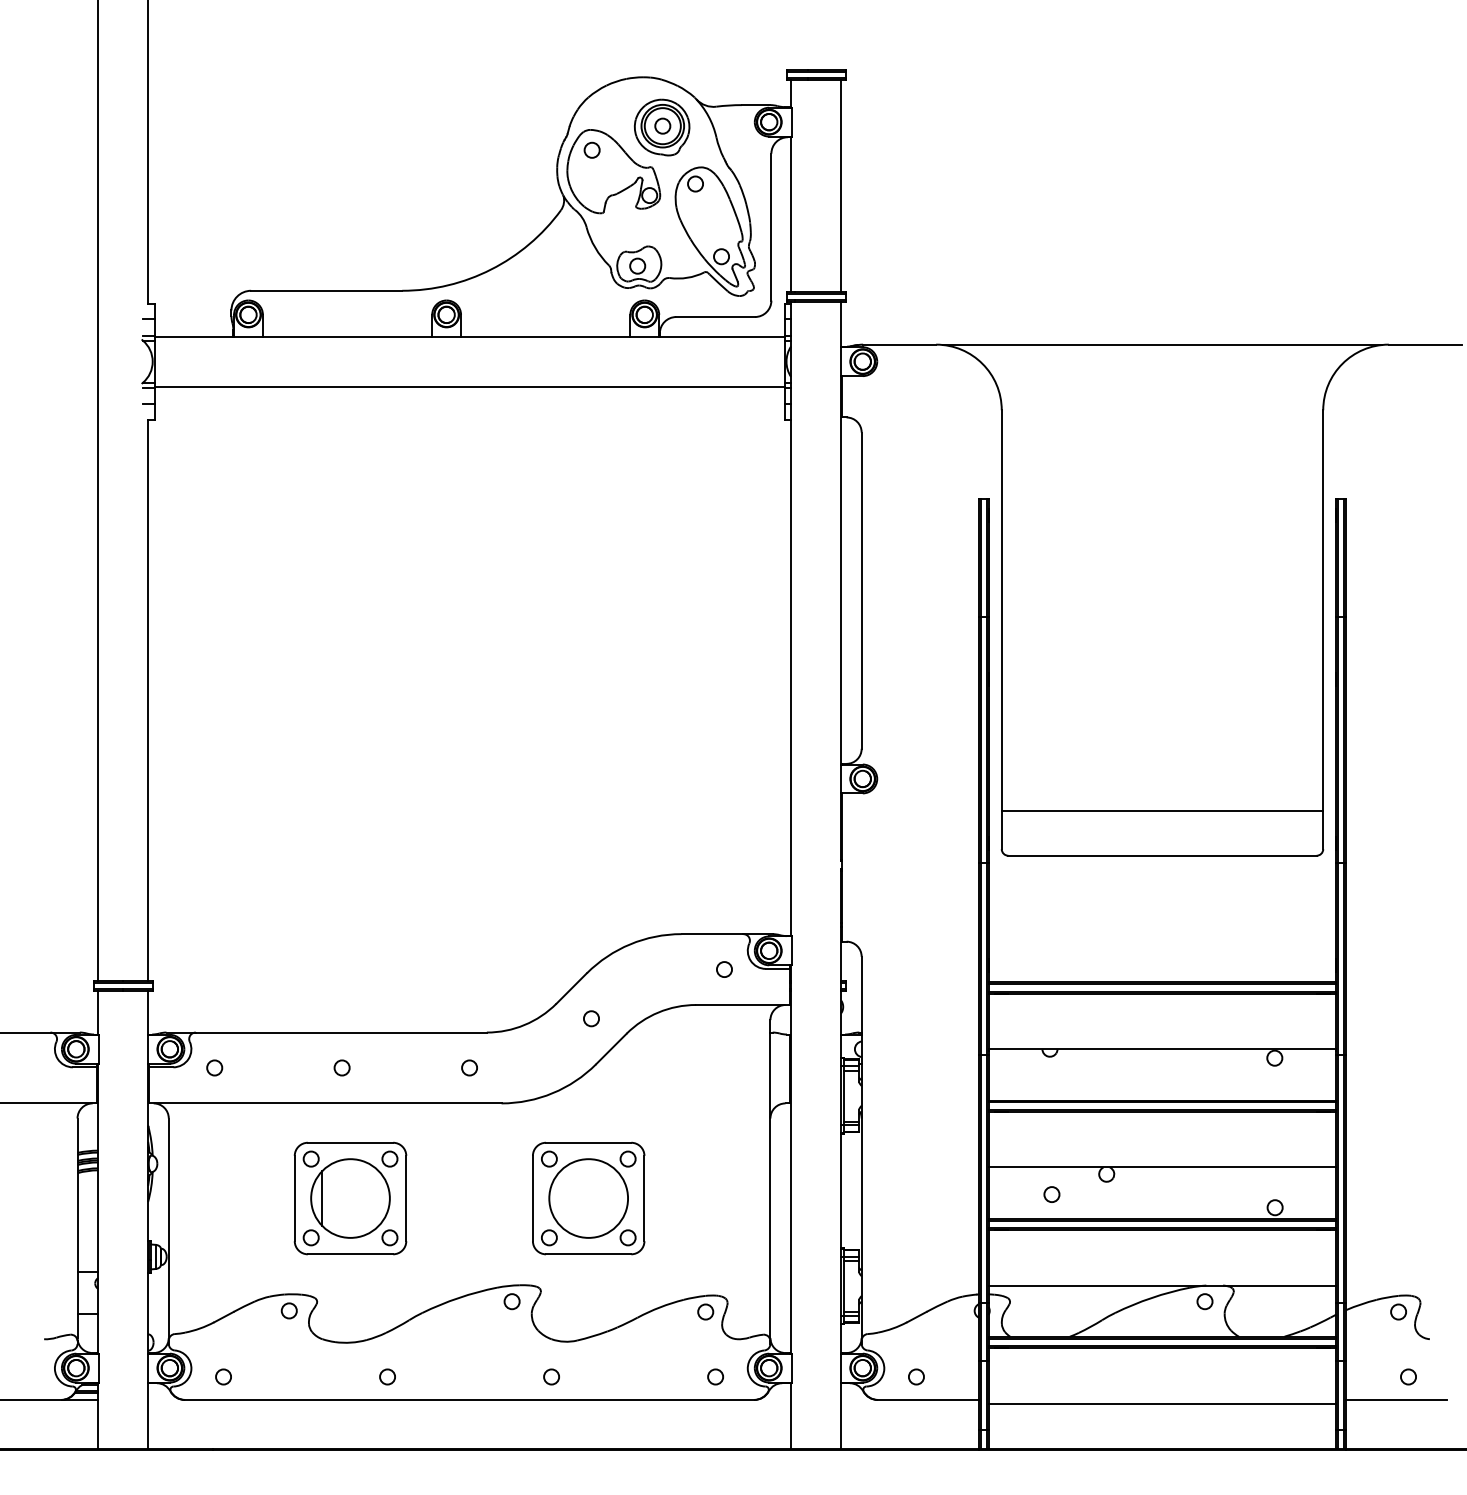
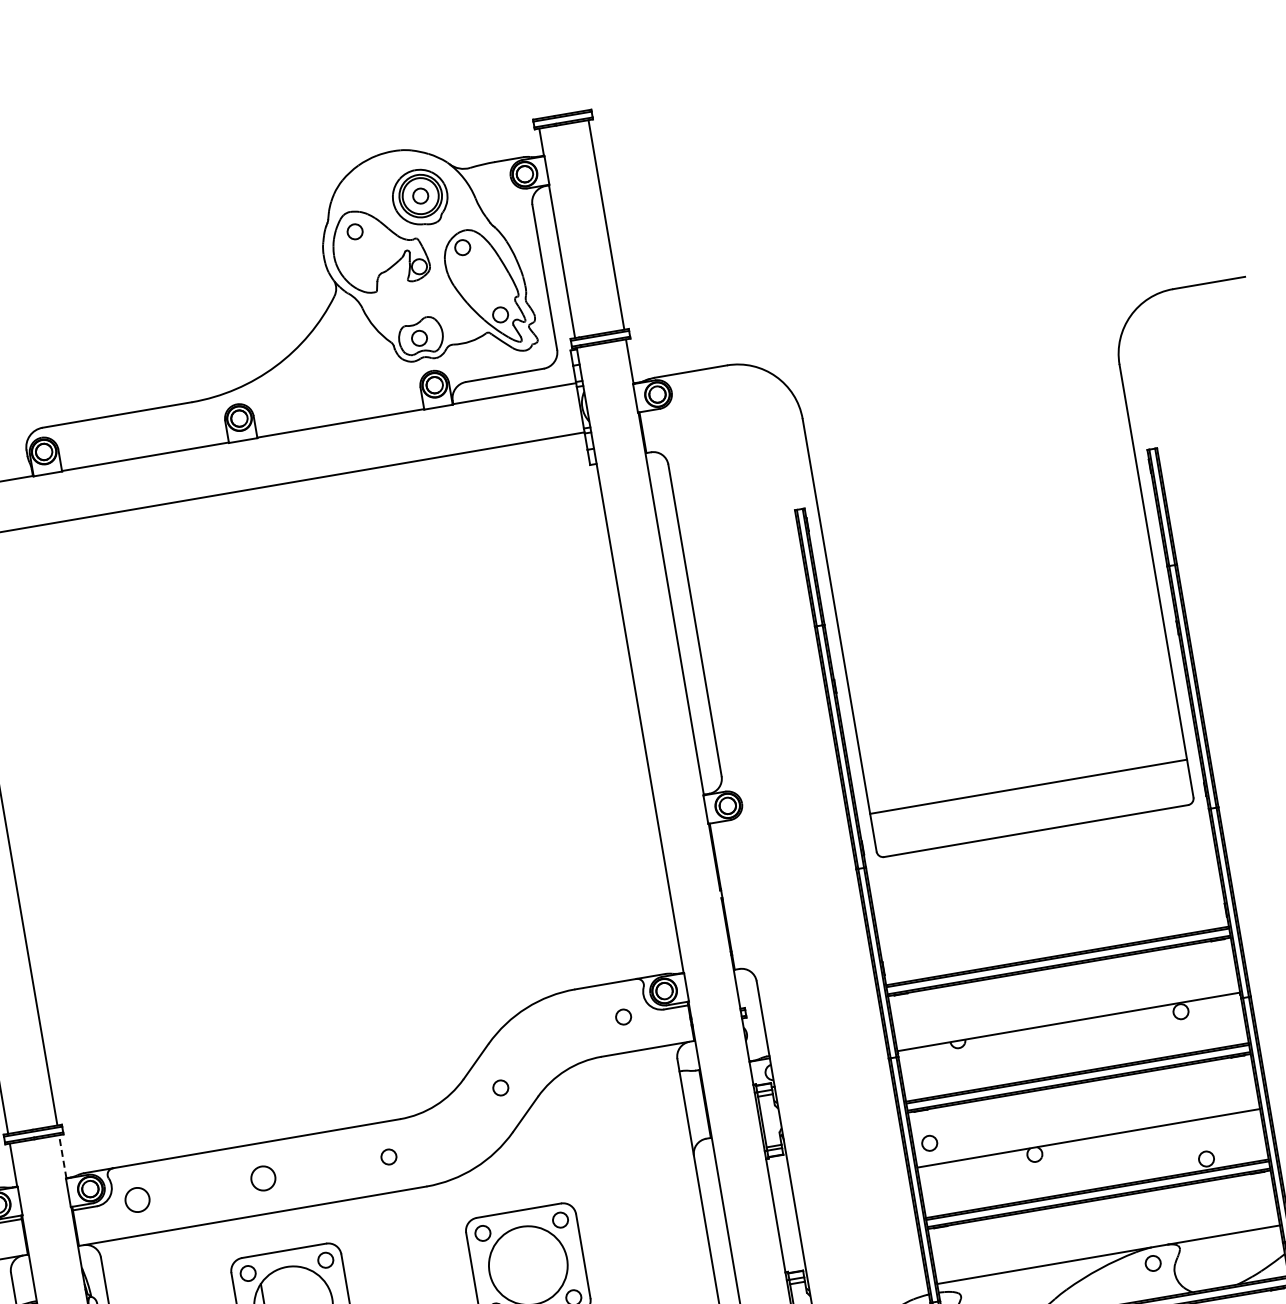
line: (1162, 344) -> (950, 327), removed
line: (148, 1012) -> (63, 1156), solid -> dashed
circle: (214, 1067) -> (137, 1199), size x1.6
circle: (341, 1067) -> (262, 1178), size x1.6
circle: (1051, 1194) -> (929, 1143), moved

